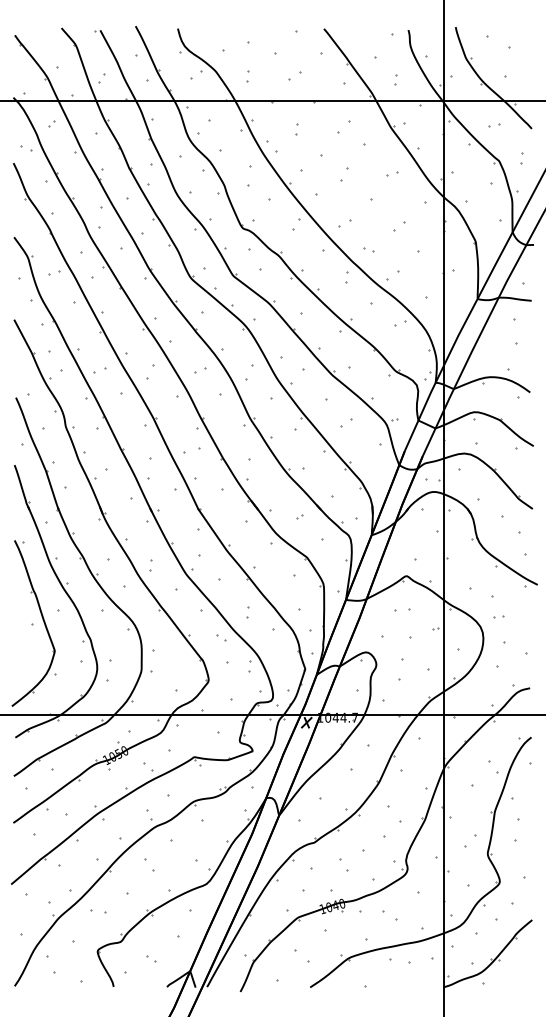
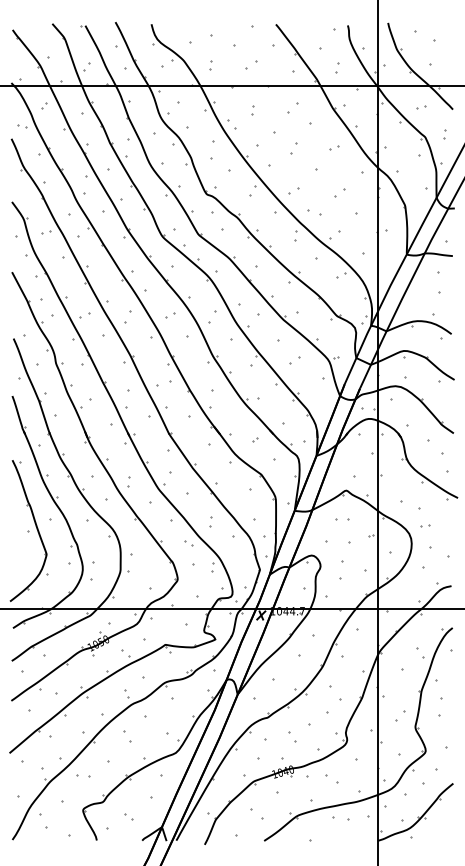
part: (368, 249) -> (313, 212), size x1.6

